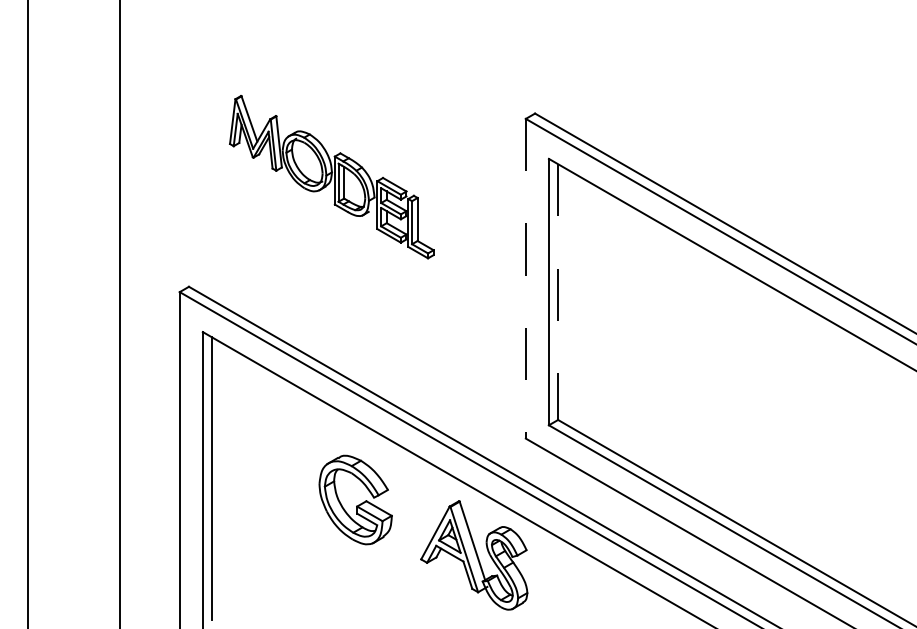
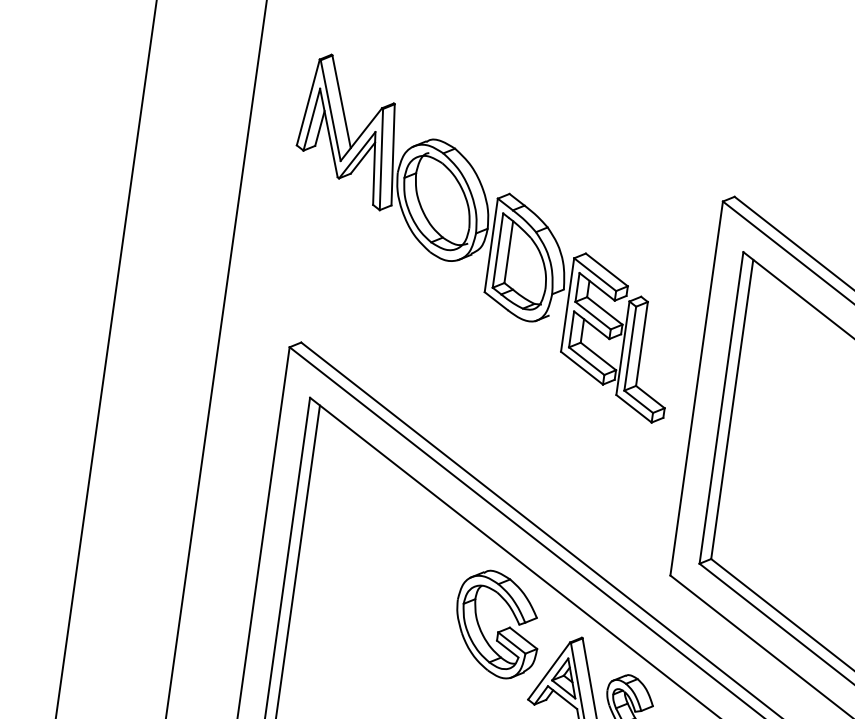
part: (331, 176) -> (486, 236), size x1.67
line: (525, 278) -> (696, 388), dashed -> solid
line: (558, 292) -> (732, 409), dashed -> solid
part: (355, 499) -> (497, 623), moved

